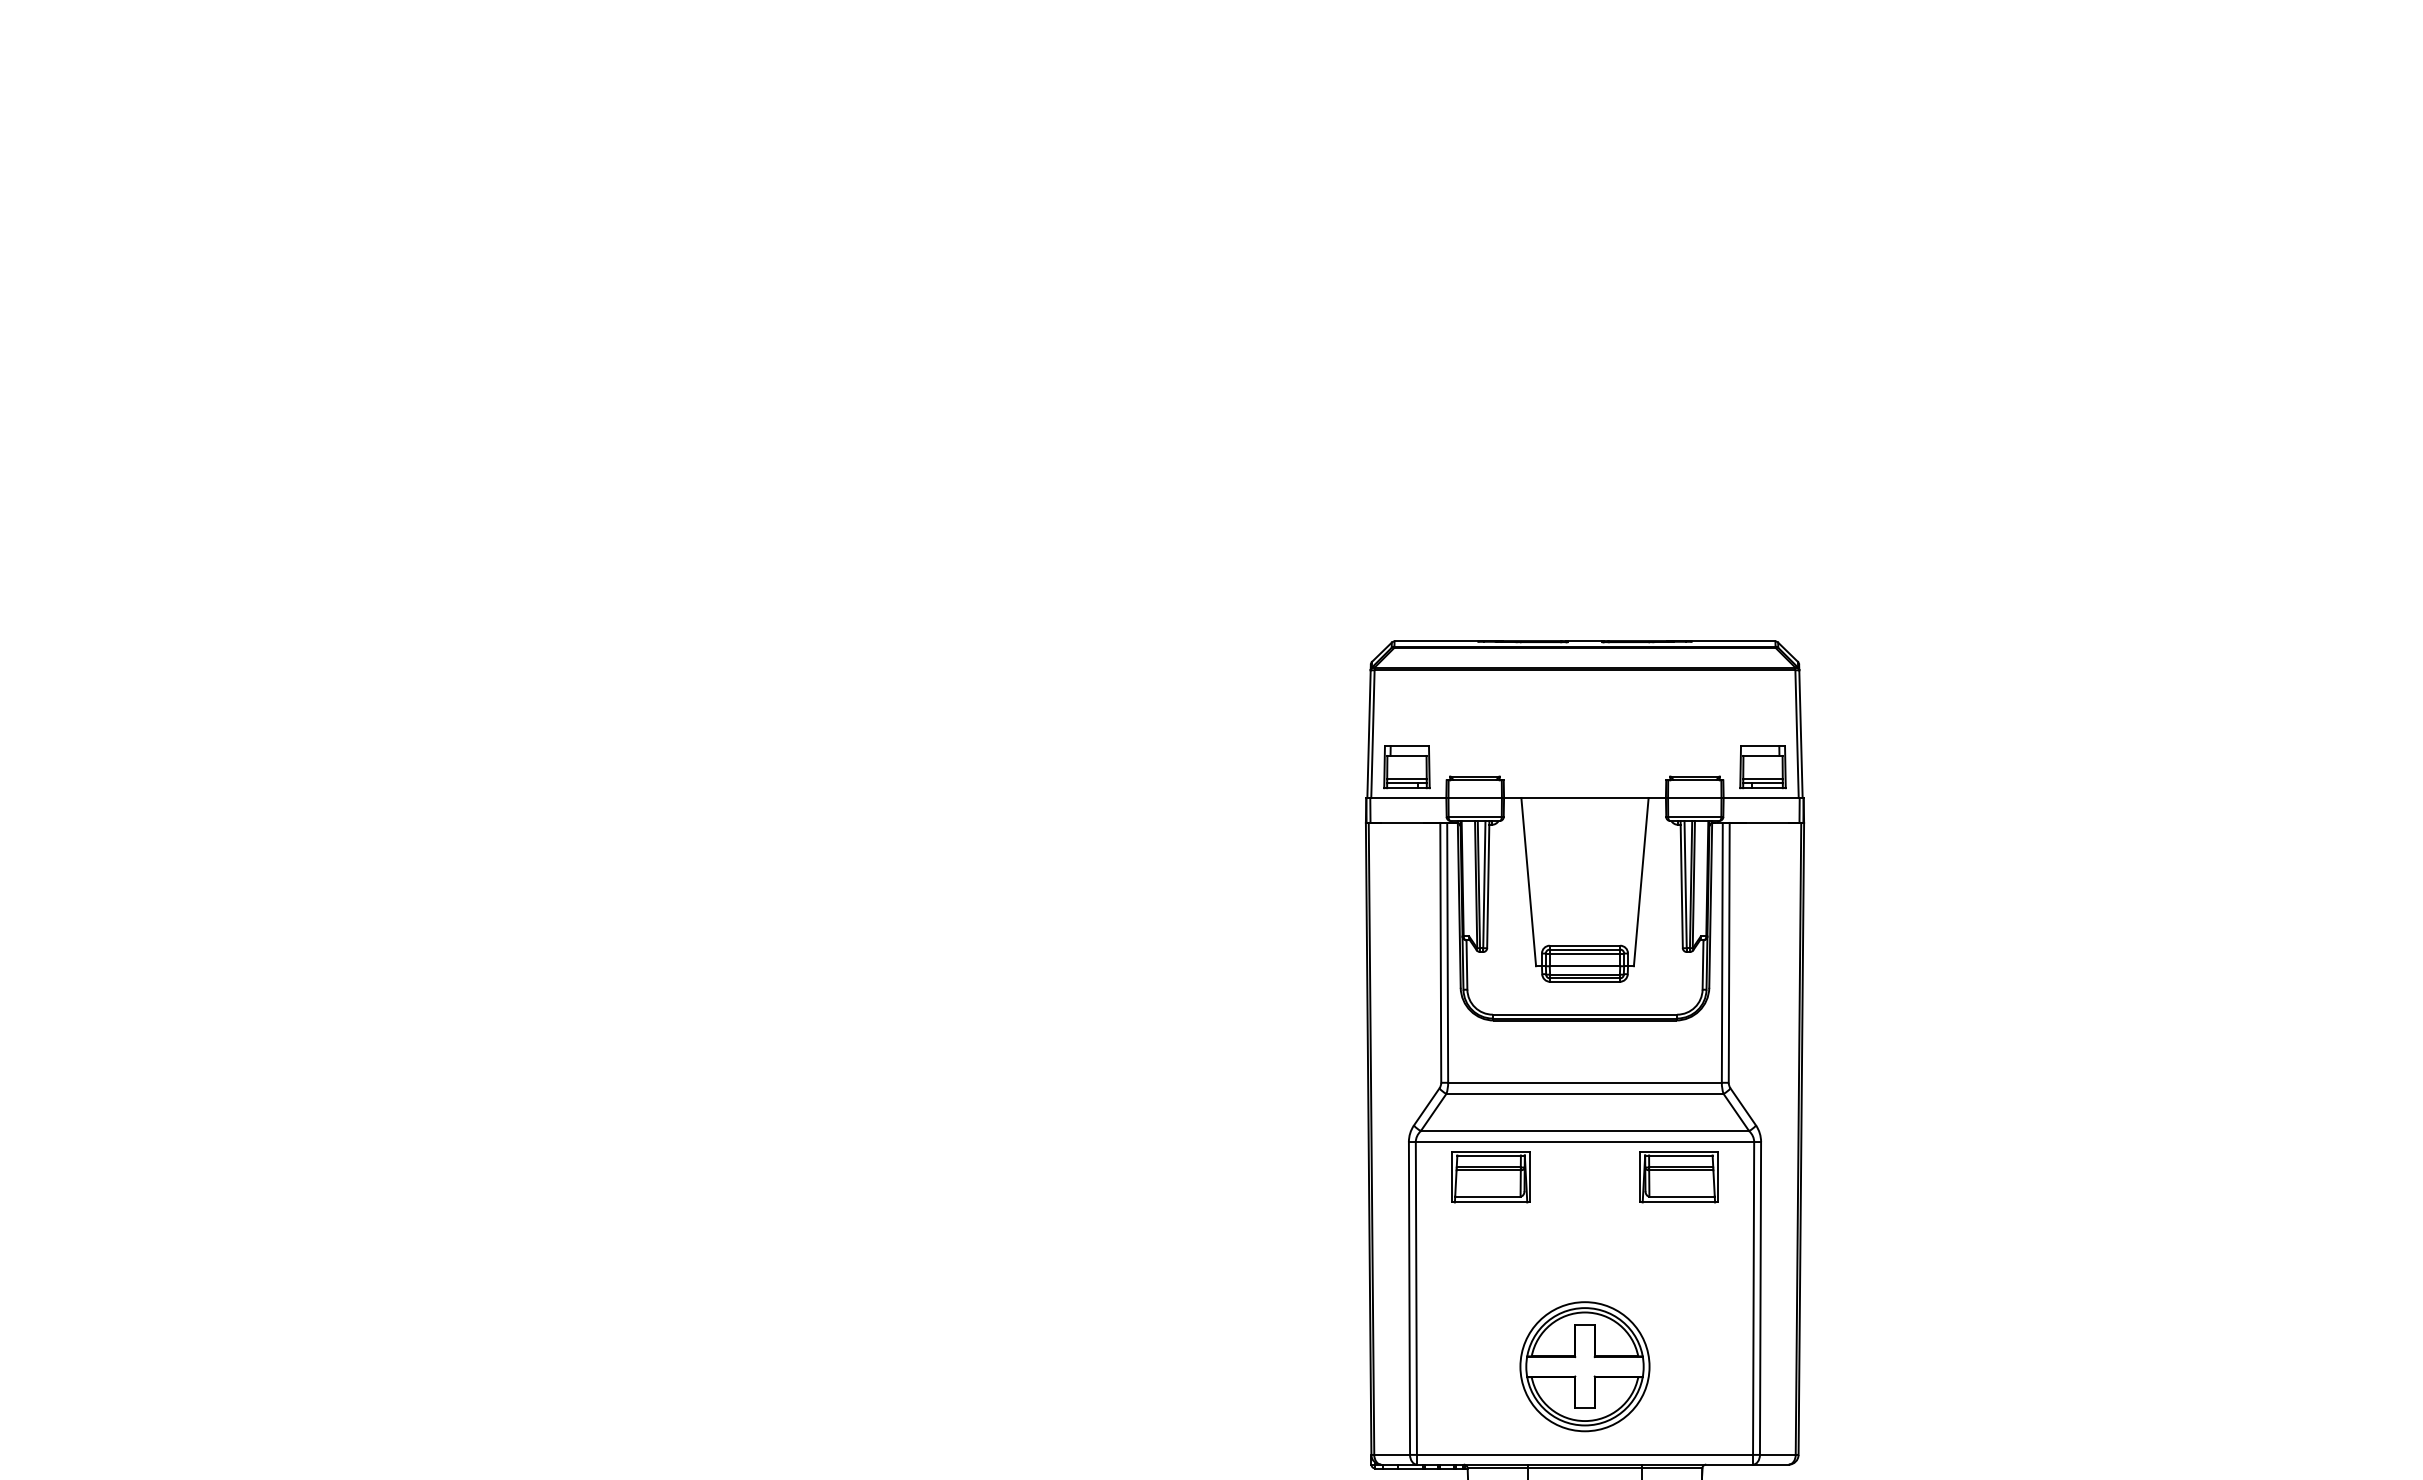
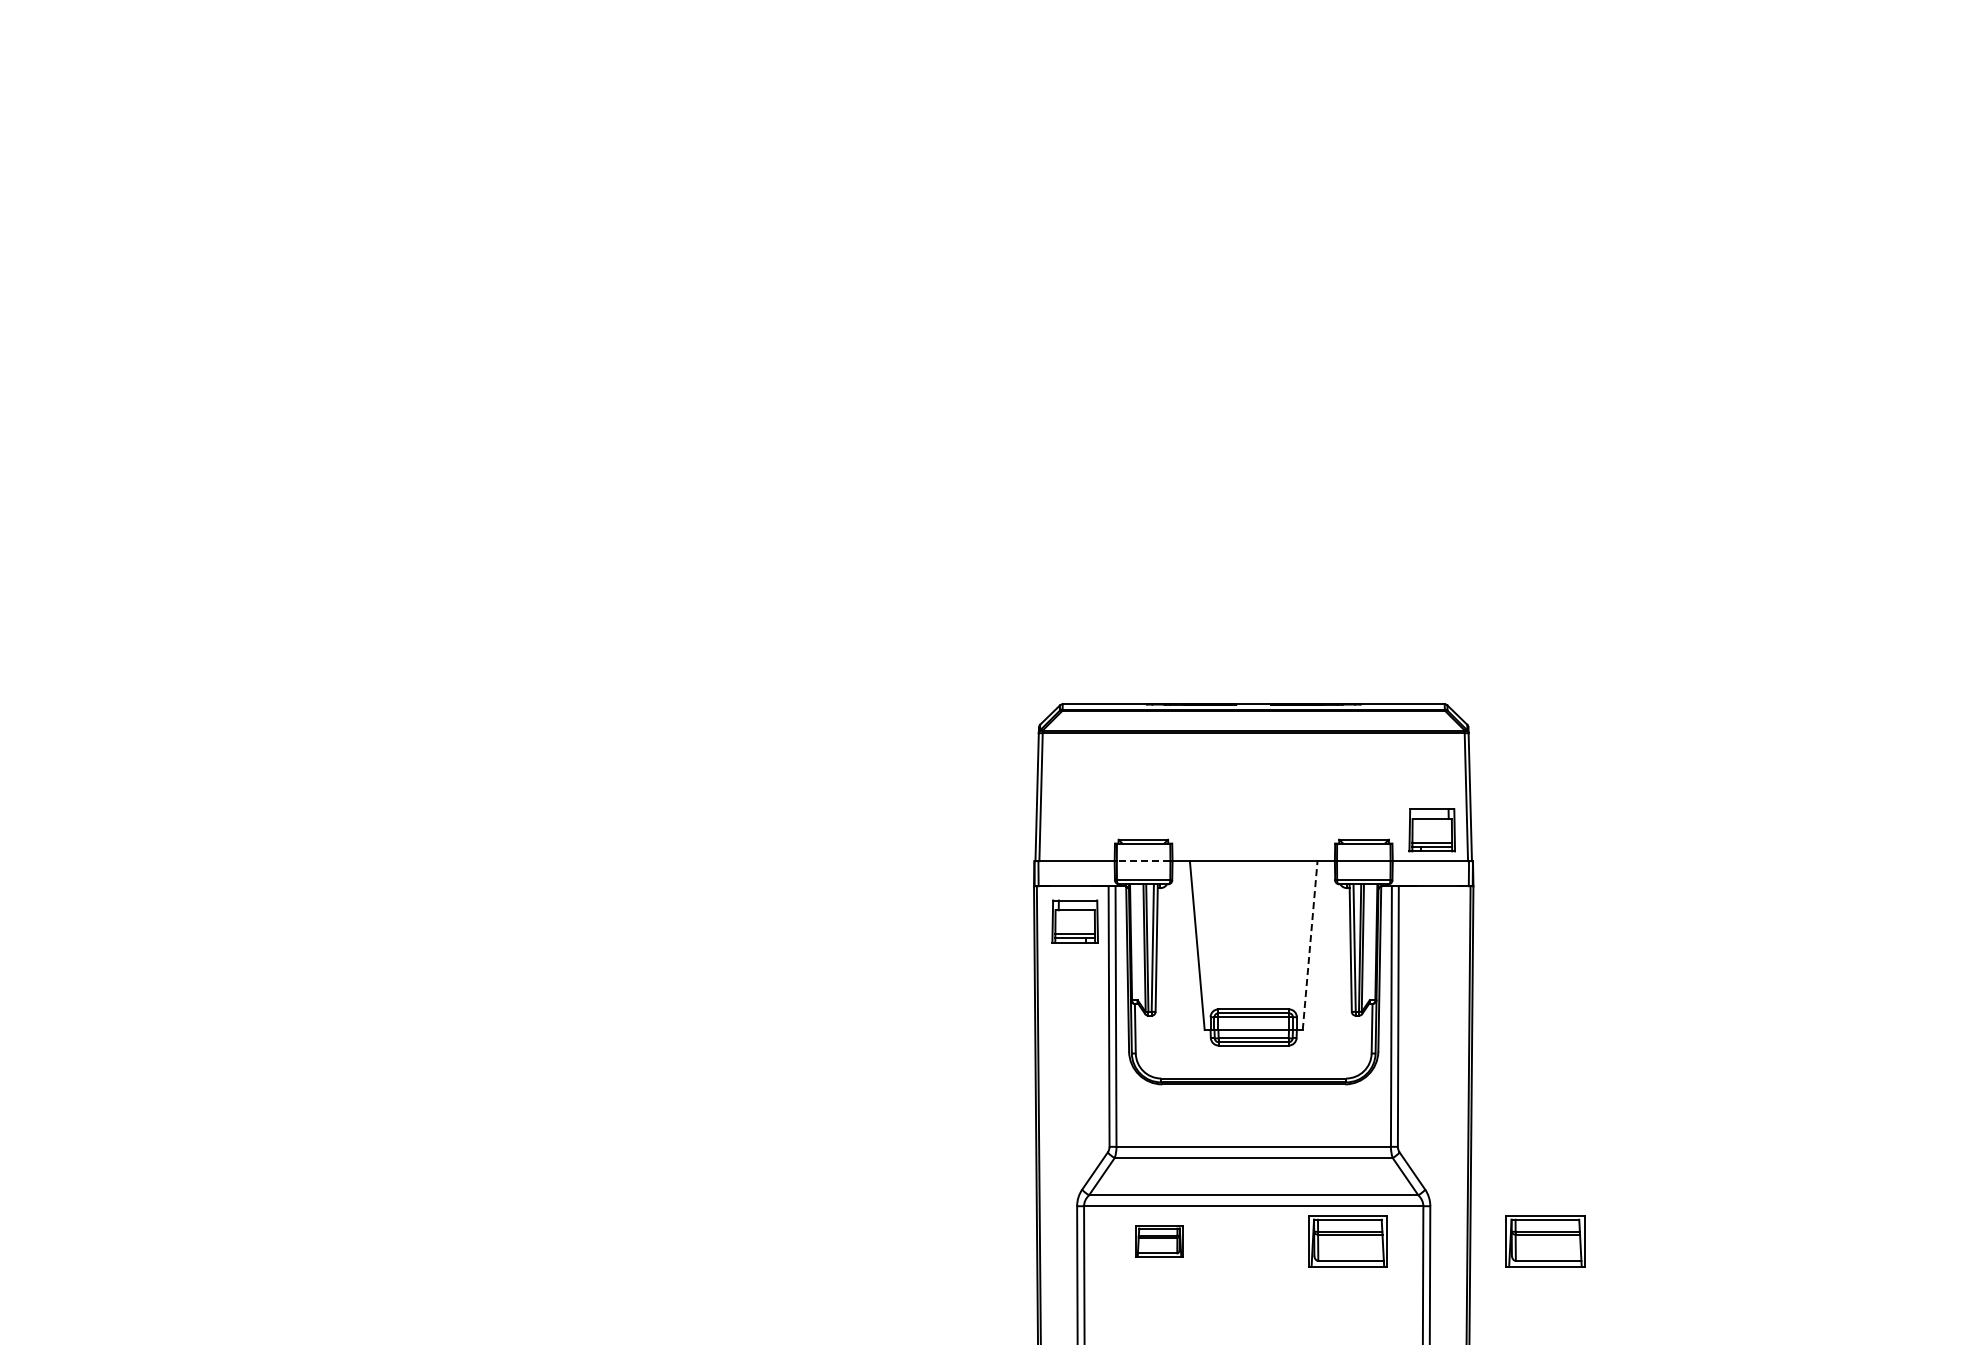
part: (1406, 767) -> (1074, 921), moved
line: (1475, 797) -> (1143, 860), solid -> dashed
line: (1641, 881) -> (1310, 944), solid -> dashed
part: (1490, 1177) -> (1158, 1241), size x0.6
part: (1875, 1177) -> (1545, 1241), added

